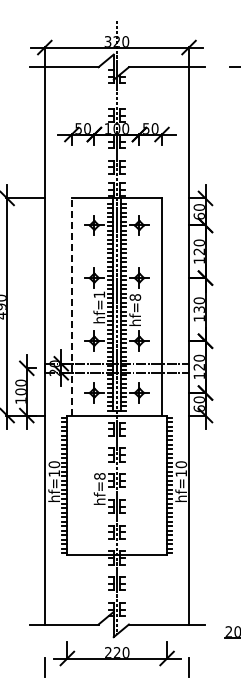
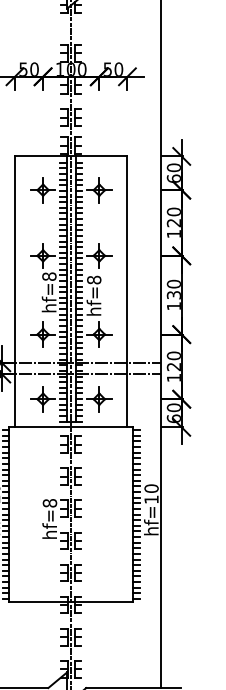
text: (99, 294) -> (49, 276), hf=1 -> hf=8
line: (71, 307) -> (14, 292), dashed -> solid

